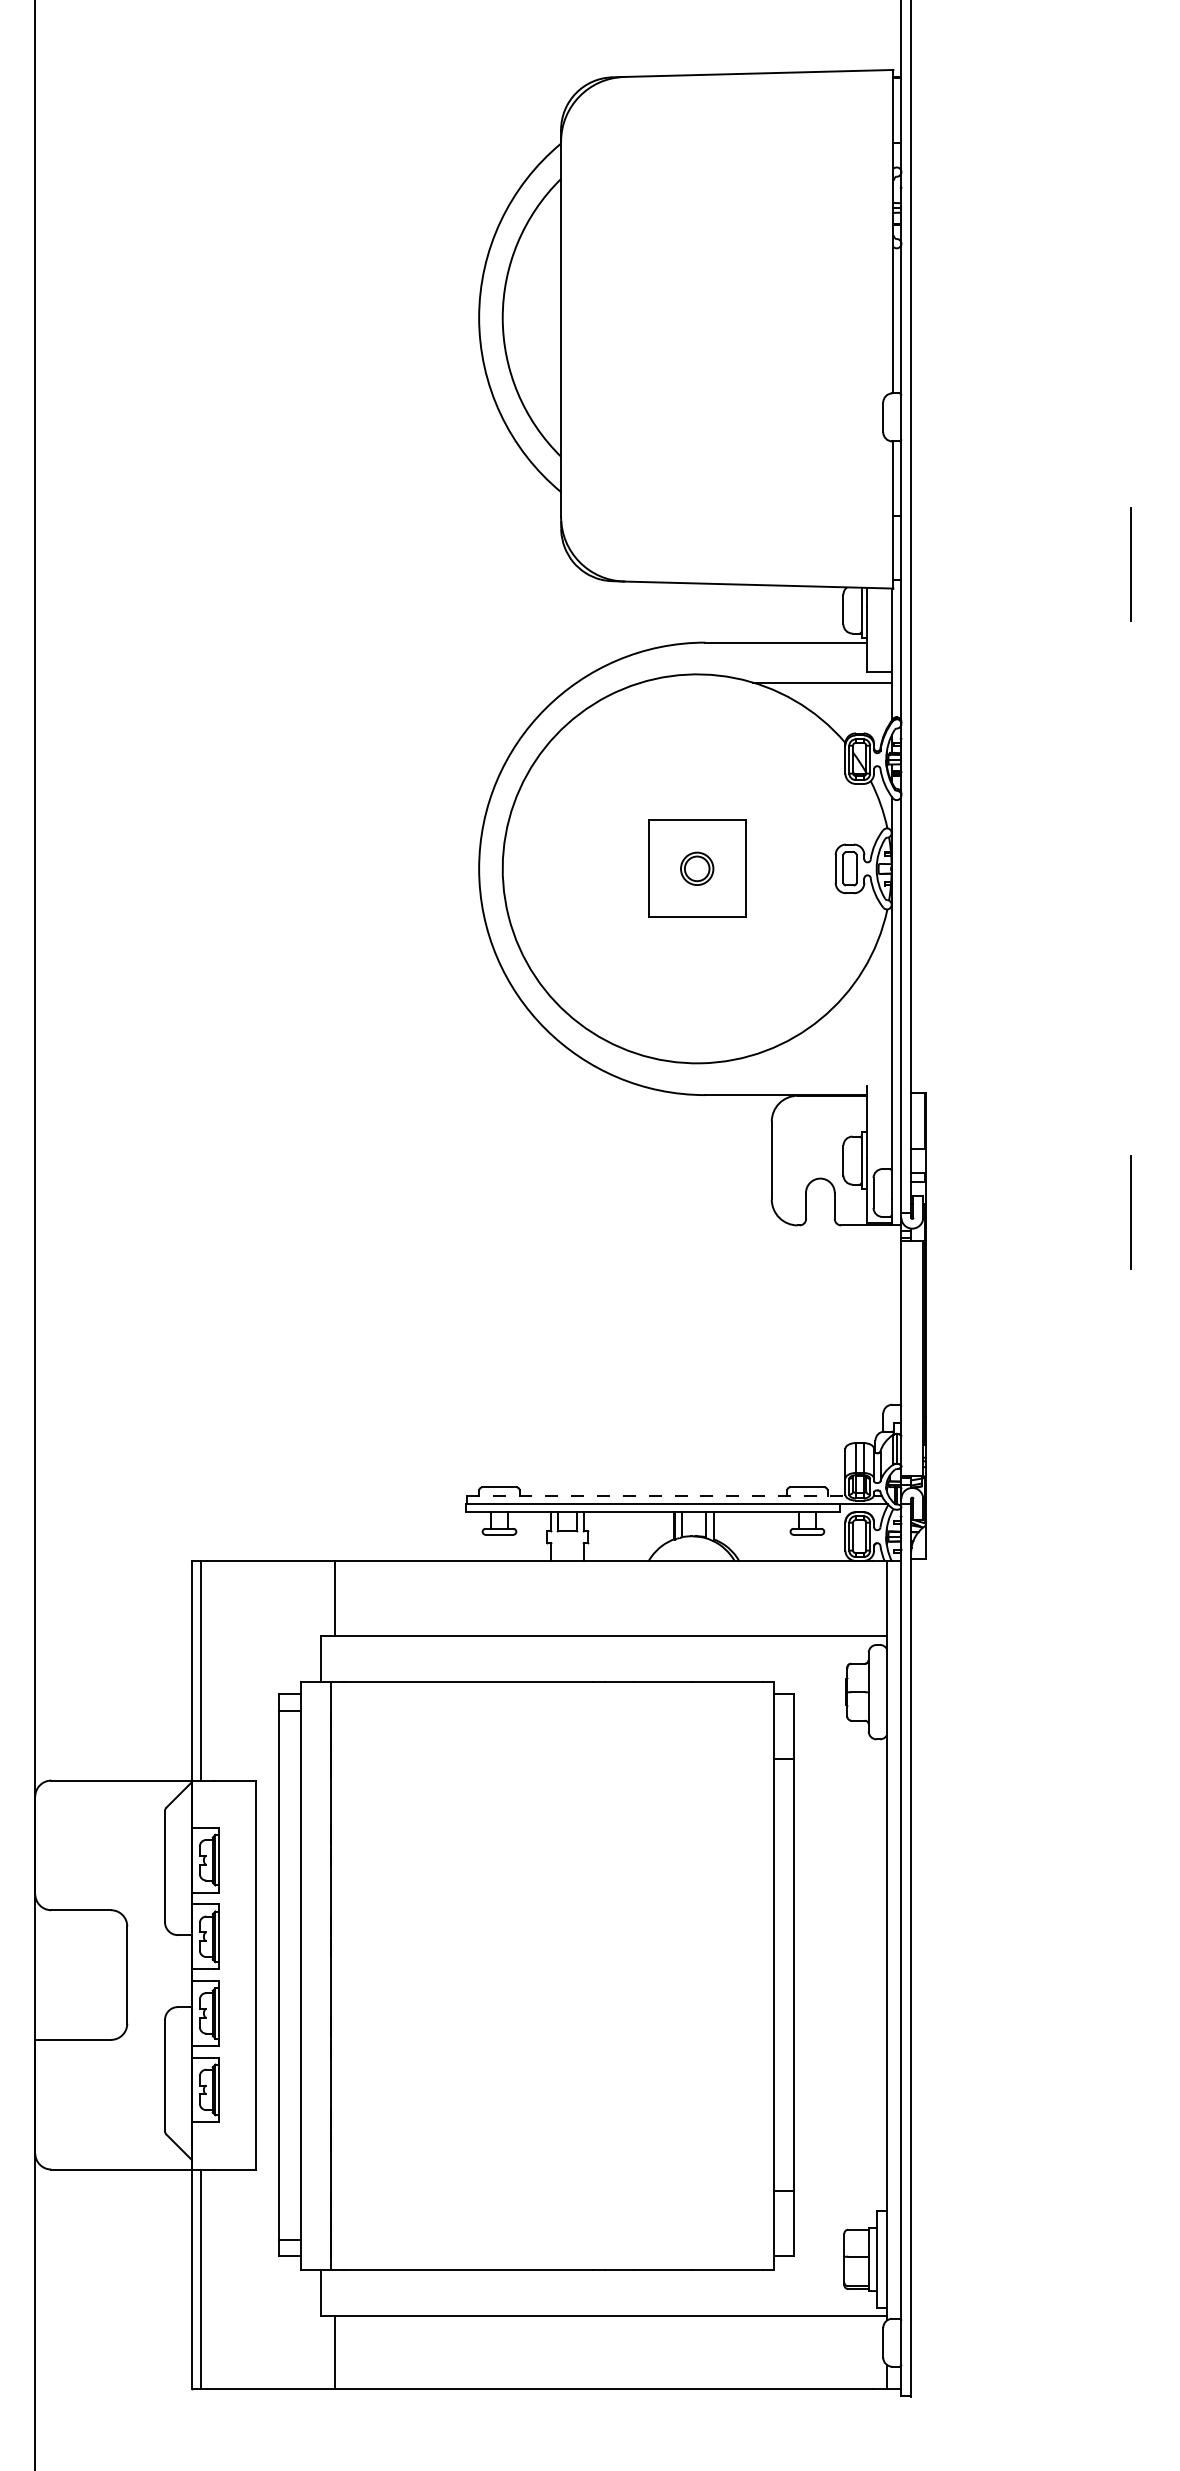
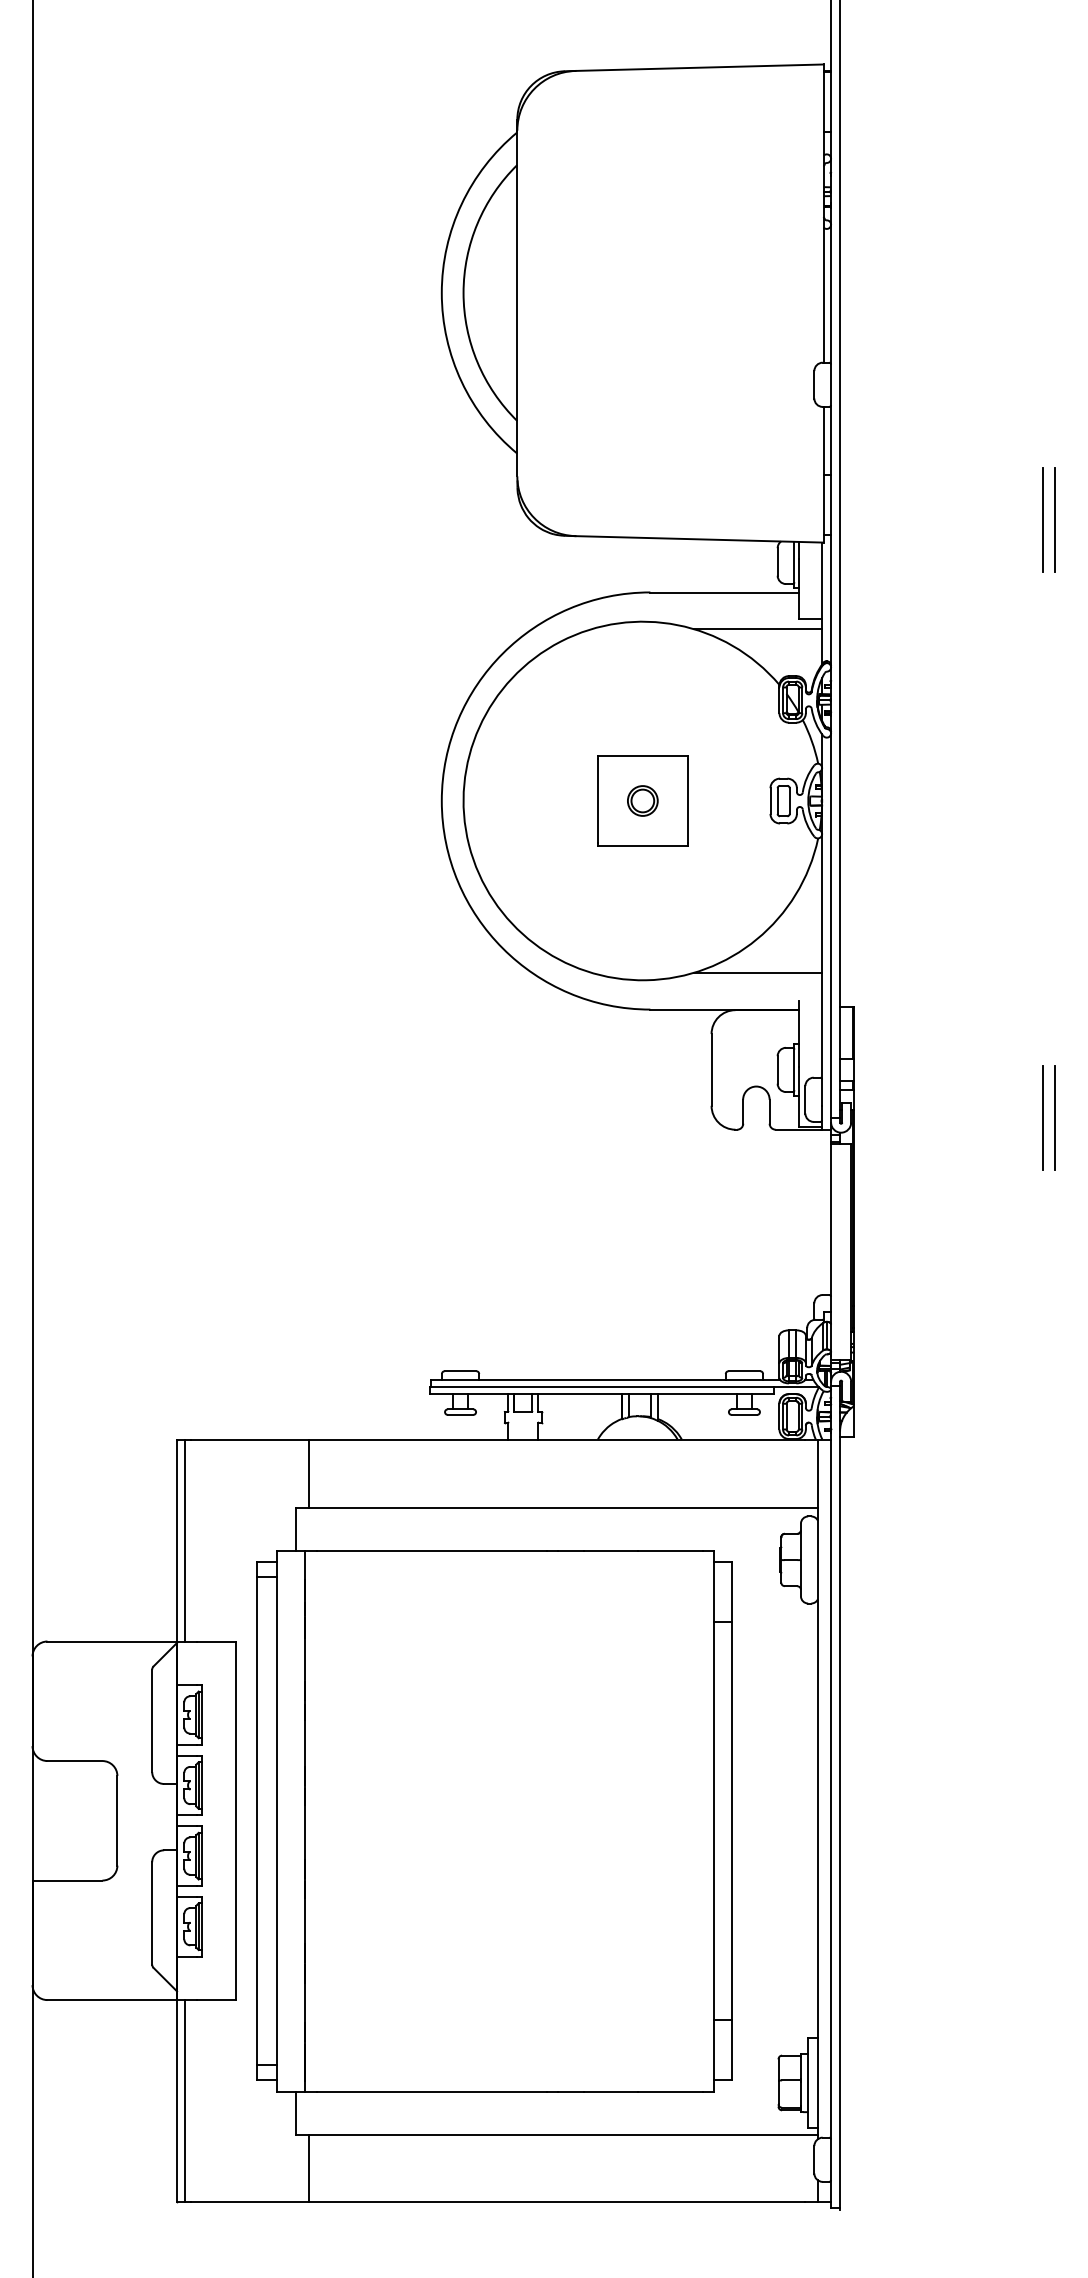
line: (1144, 563) -> (1055, 519), added
line: (821, 1055) -> (757, 973), added
line: (1144, 1212) -> (1055, 1117), added
line: (656, 1496) -> (605, 1379), dashed -> solid

